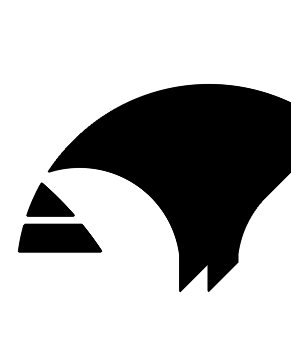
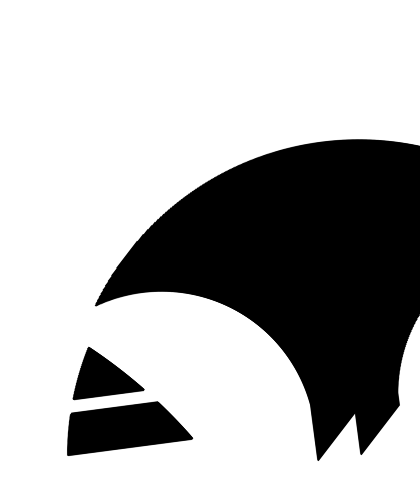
part: (59, 217) -> (122, 395), moved

